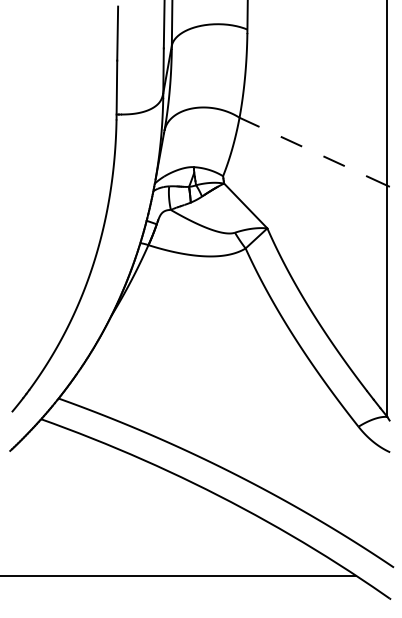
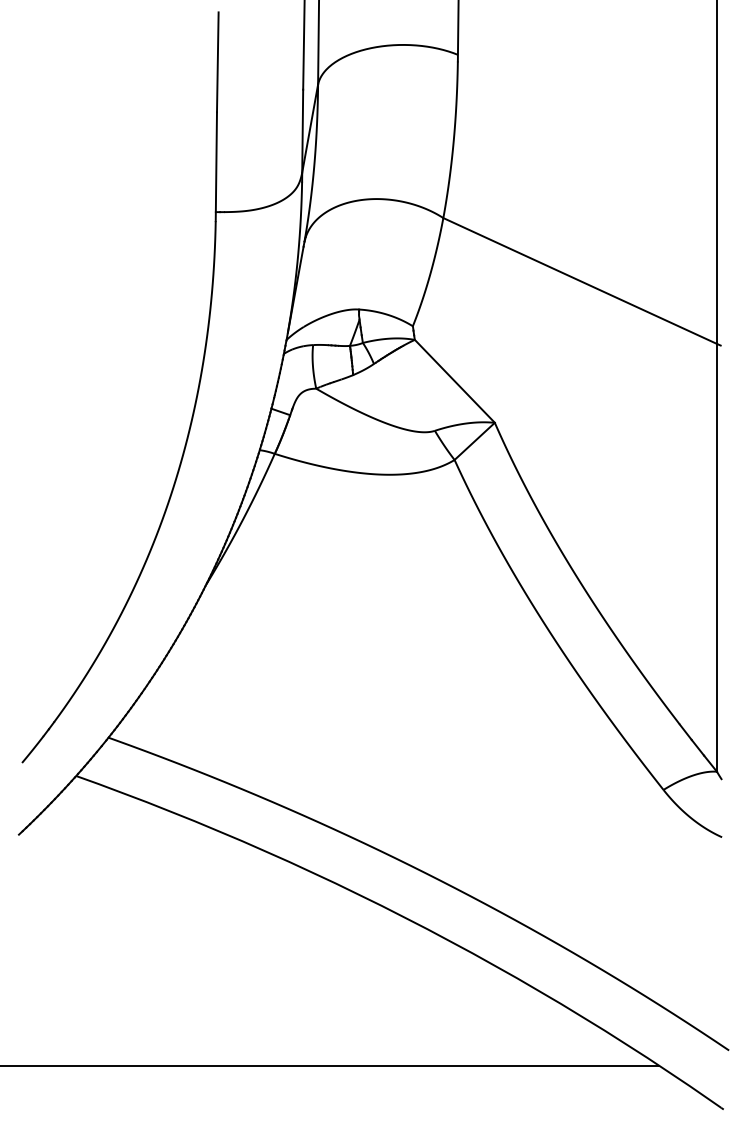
line: (313, 151) -> (580, 280), dashed -> solid

